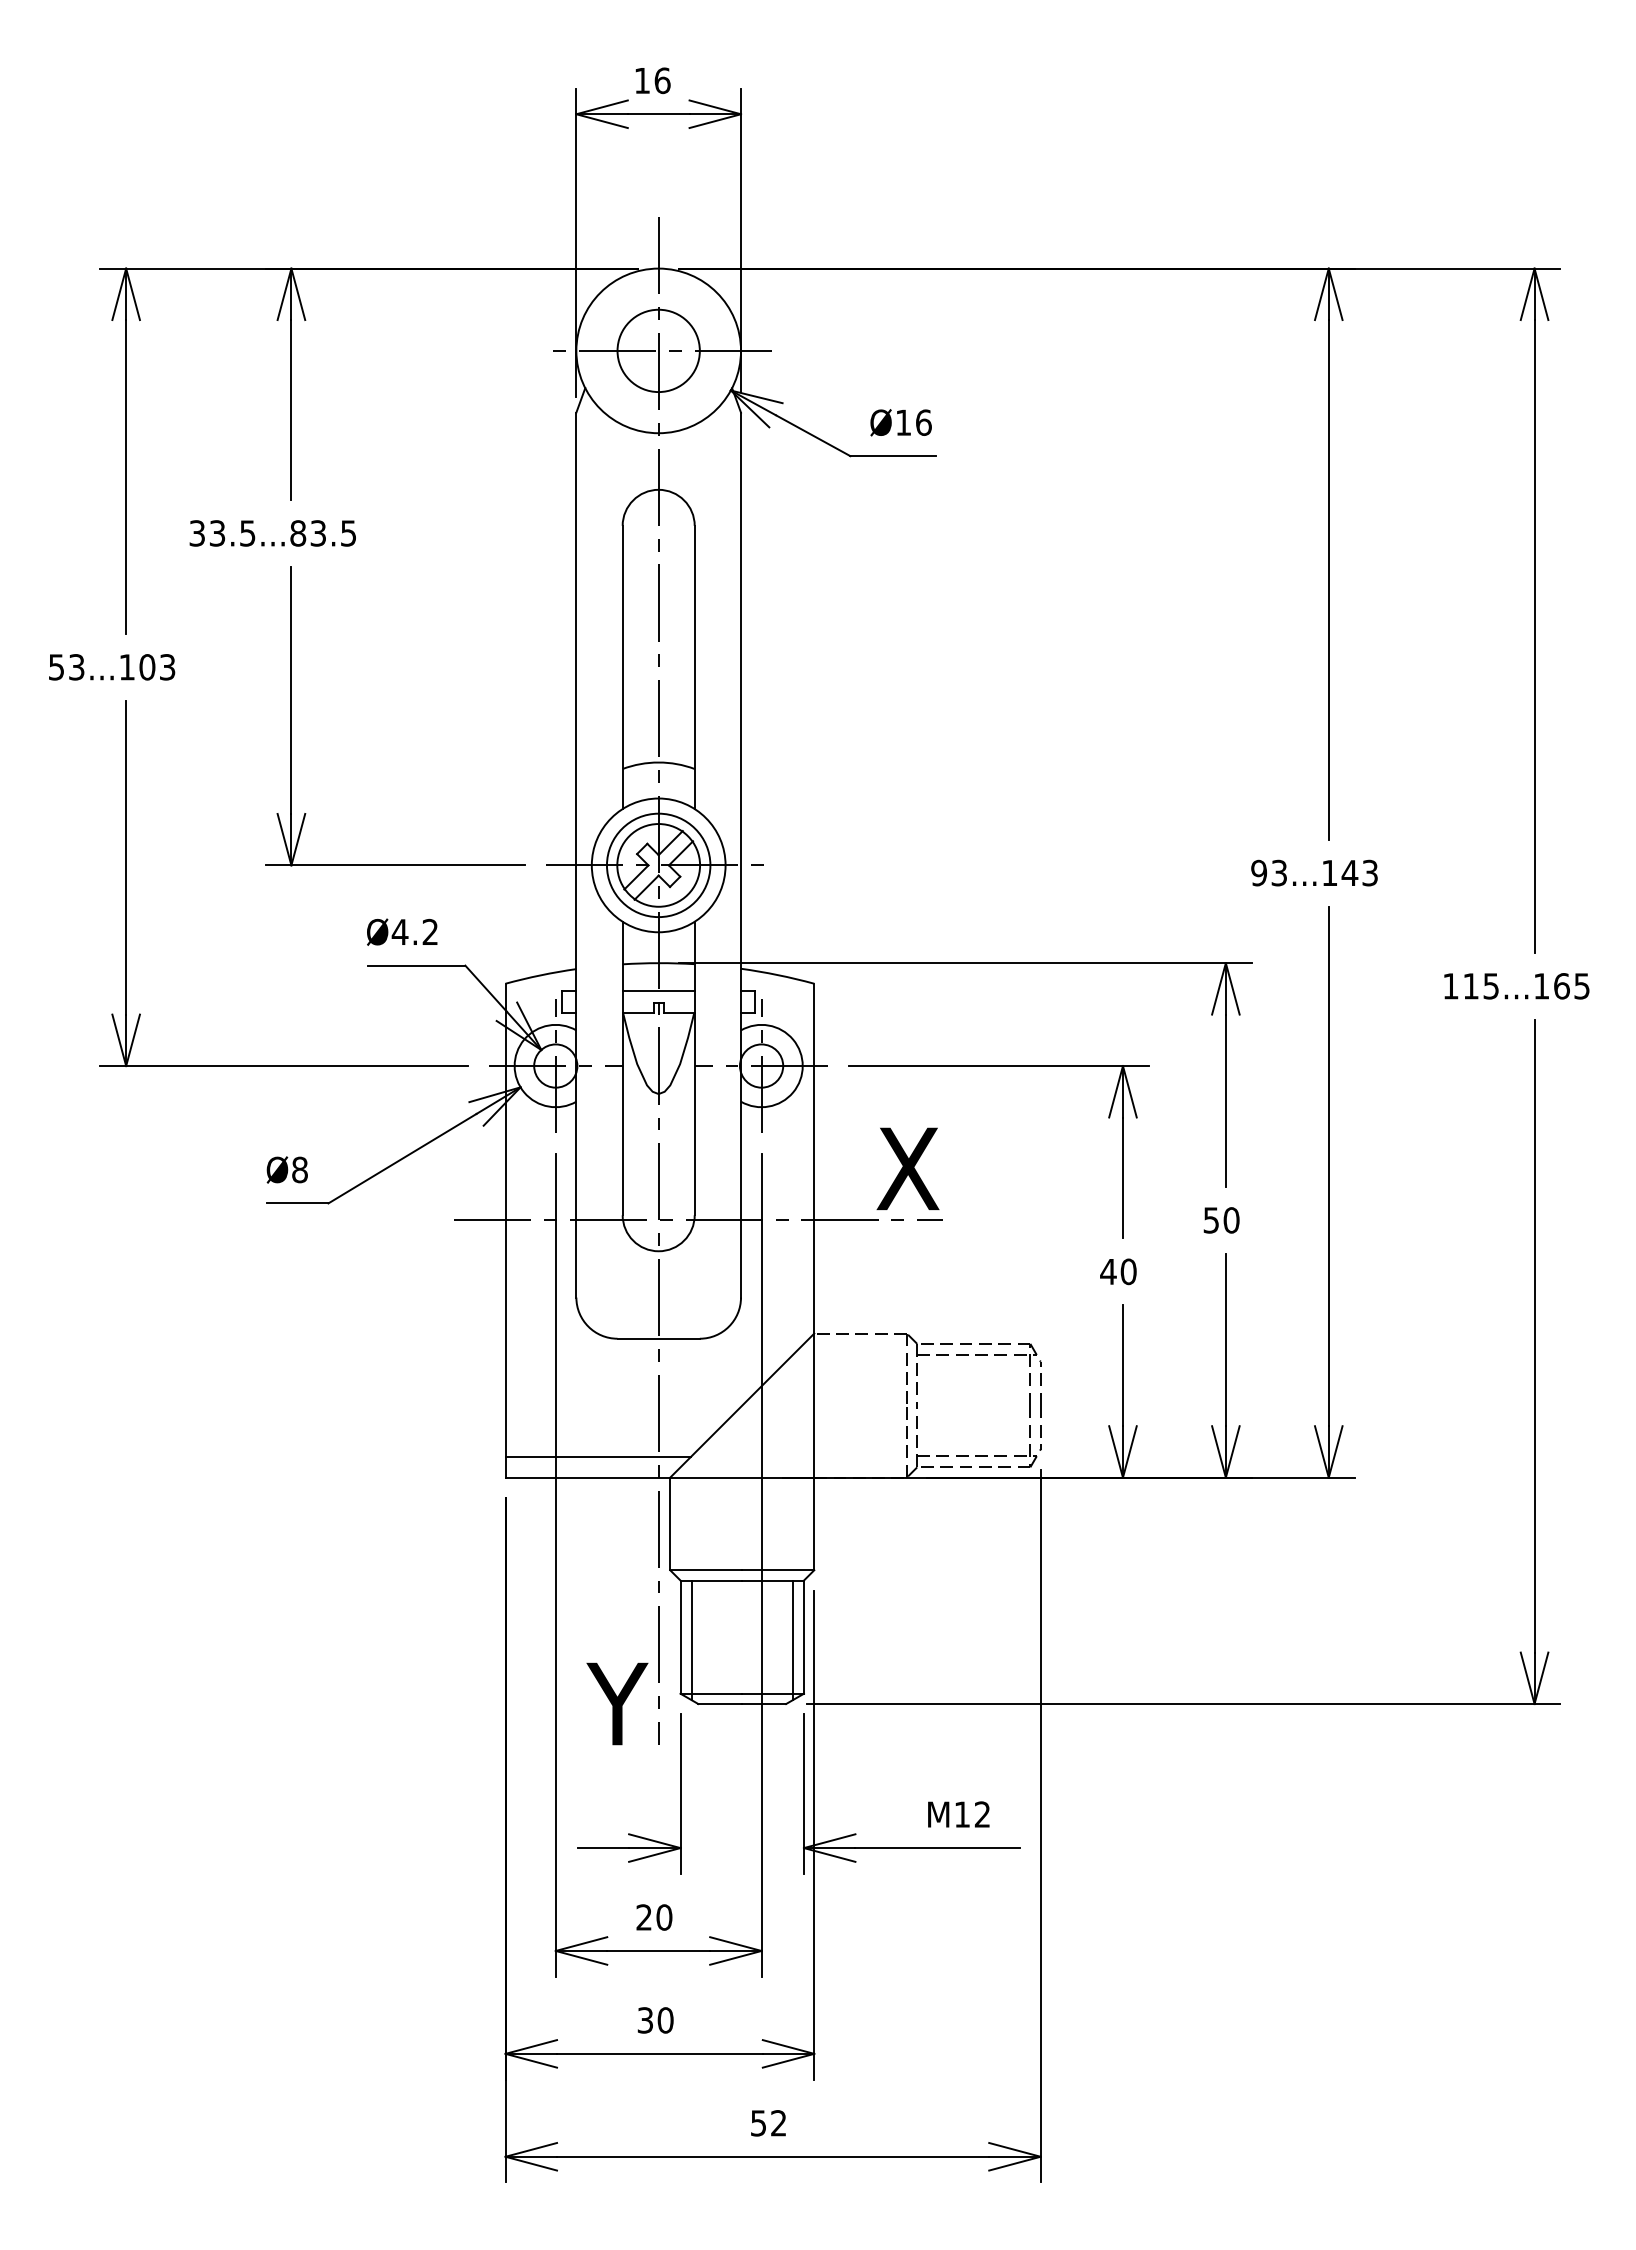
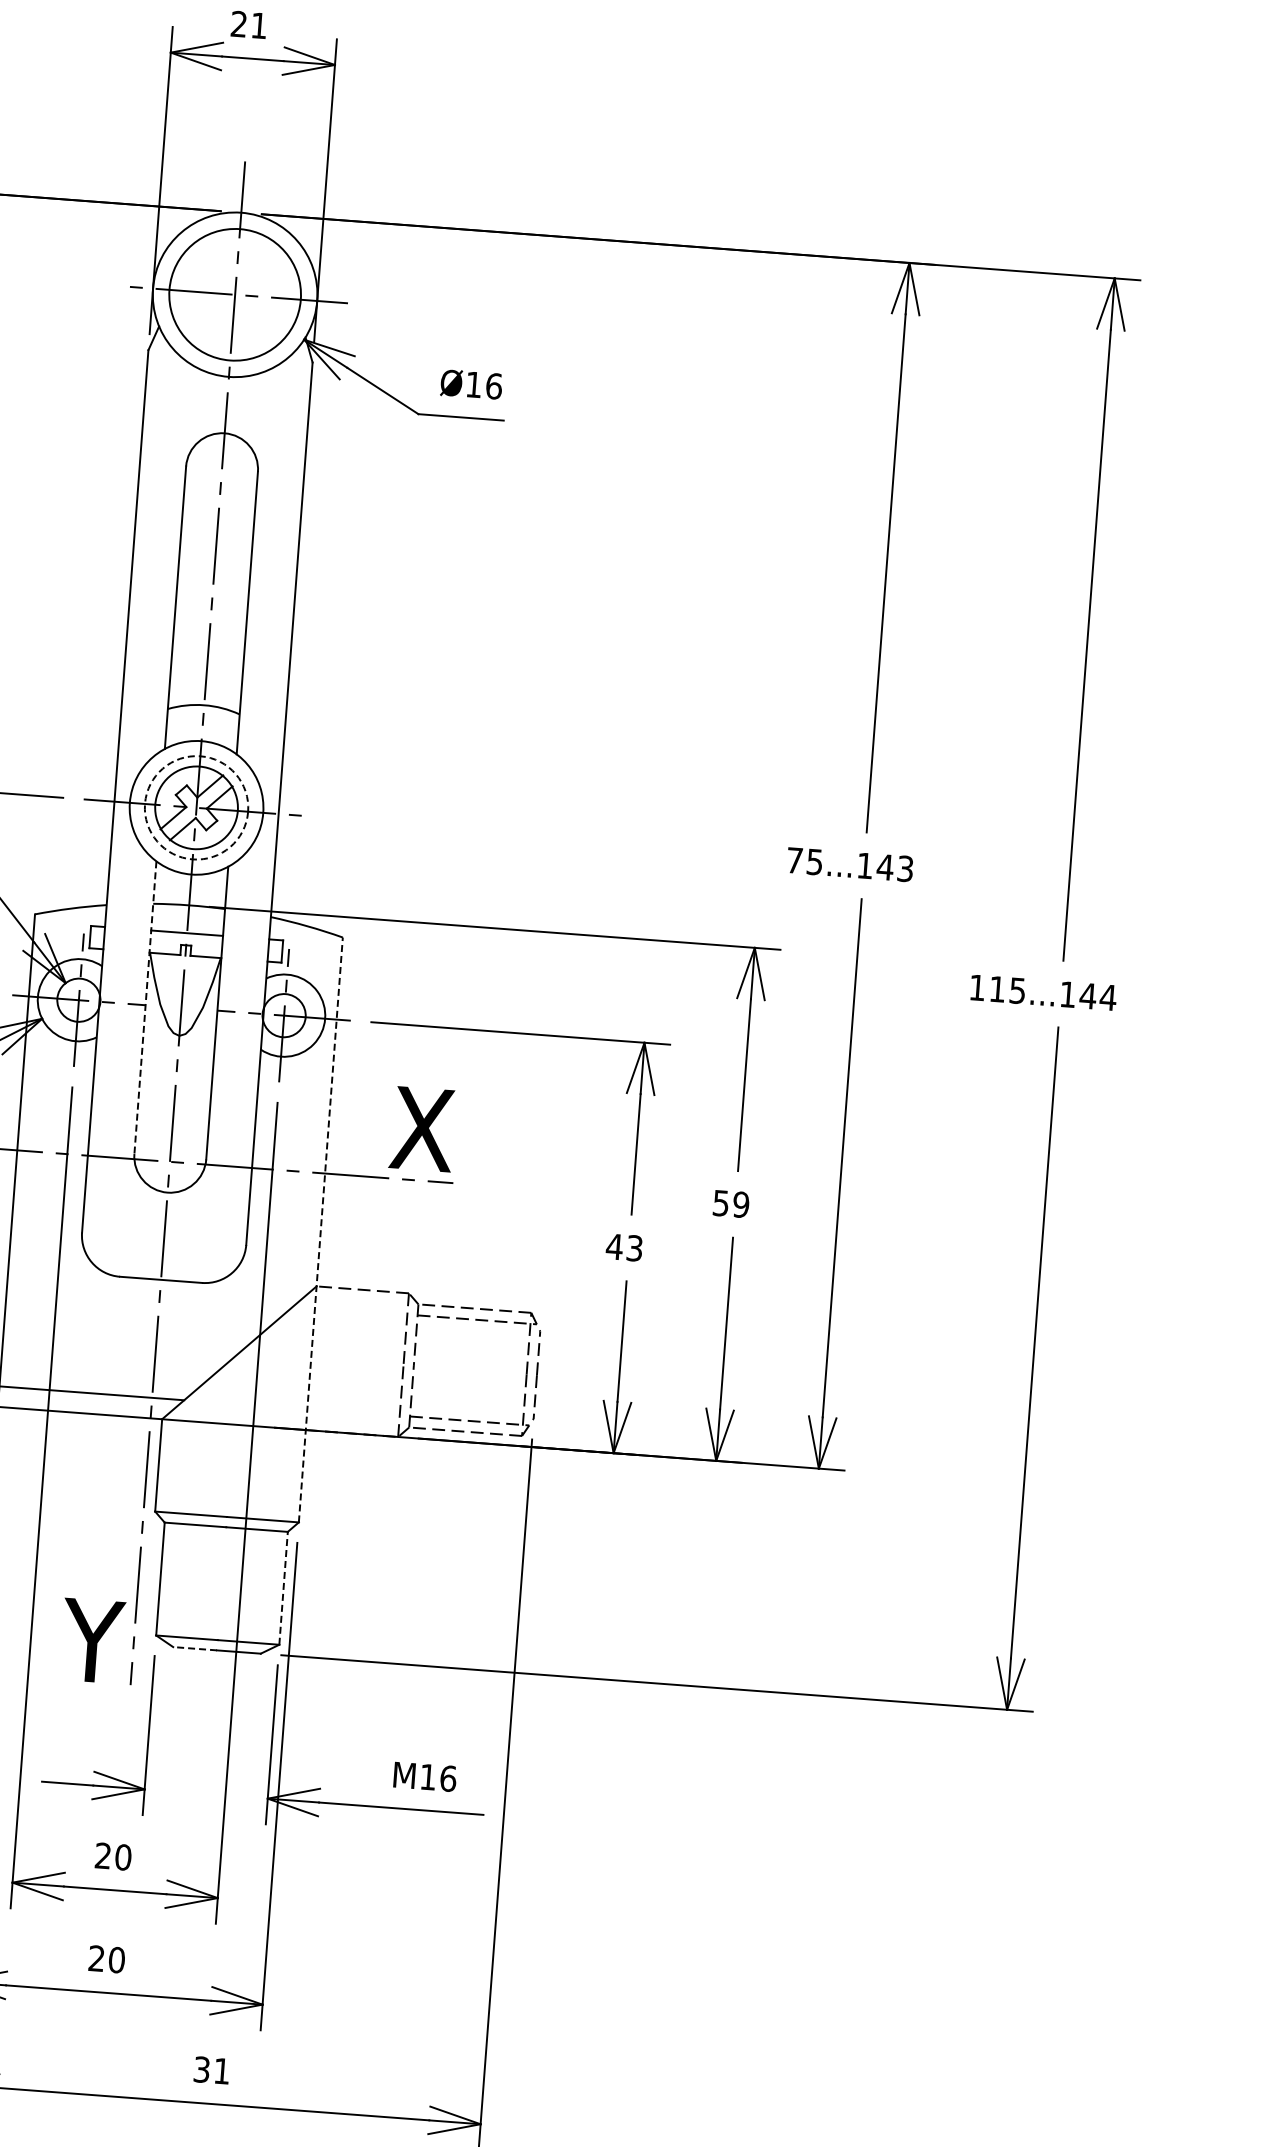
text: (652, 80) -> (249, 24), 16 -> 21
circle: (658, 350) -> (234, 294), size x1.6
circle: (658, 865) -> (196, 807), solid -> dashed
text: (1268, 872) -> (804, 860), 93...143 -> 75...143
text: (1571, 986) -> (1097, 997), 115...165 -> 115...144
line: (622, 1068) -> (145, 1007), solid -> dashed
text: (1231, 1220) -> (741, 1204), 50 -> 59
text: (1128, 1271) -> (634, 1248), 40 -> 43
line: (814, 1276) -> (321, 1229), solid -> dashed
line: (803, 1637) -> (283, 1588), solid -> dashed
line: (691, 1640) -> (171, 1583), removed
line: (792, 1640) -> (271, 1590), removed
line: (720, 1704) -> (195, 1649), solid -> dashed
text: (982, 1814) -> (448, 1778), M12 -> M16
text: (644, 2020) -> (95, 1958), 30 -> 20
text: (768, 2123) -> (211, 2070), 52 -> 31

